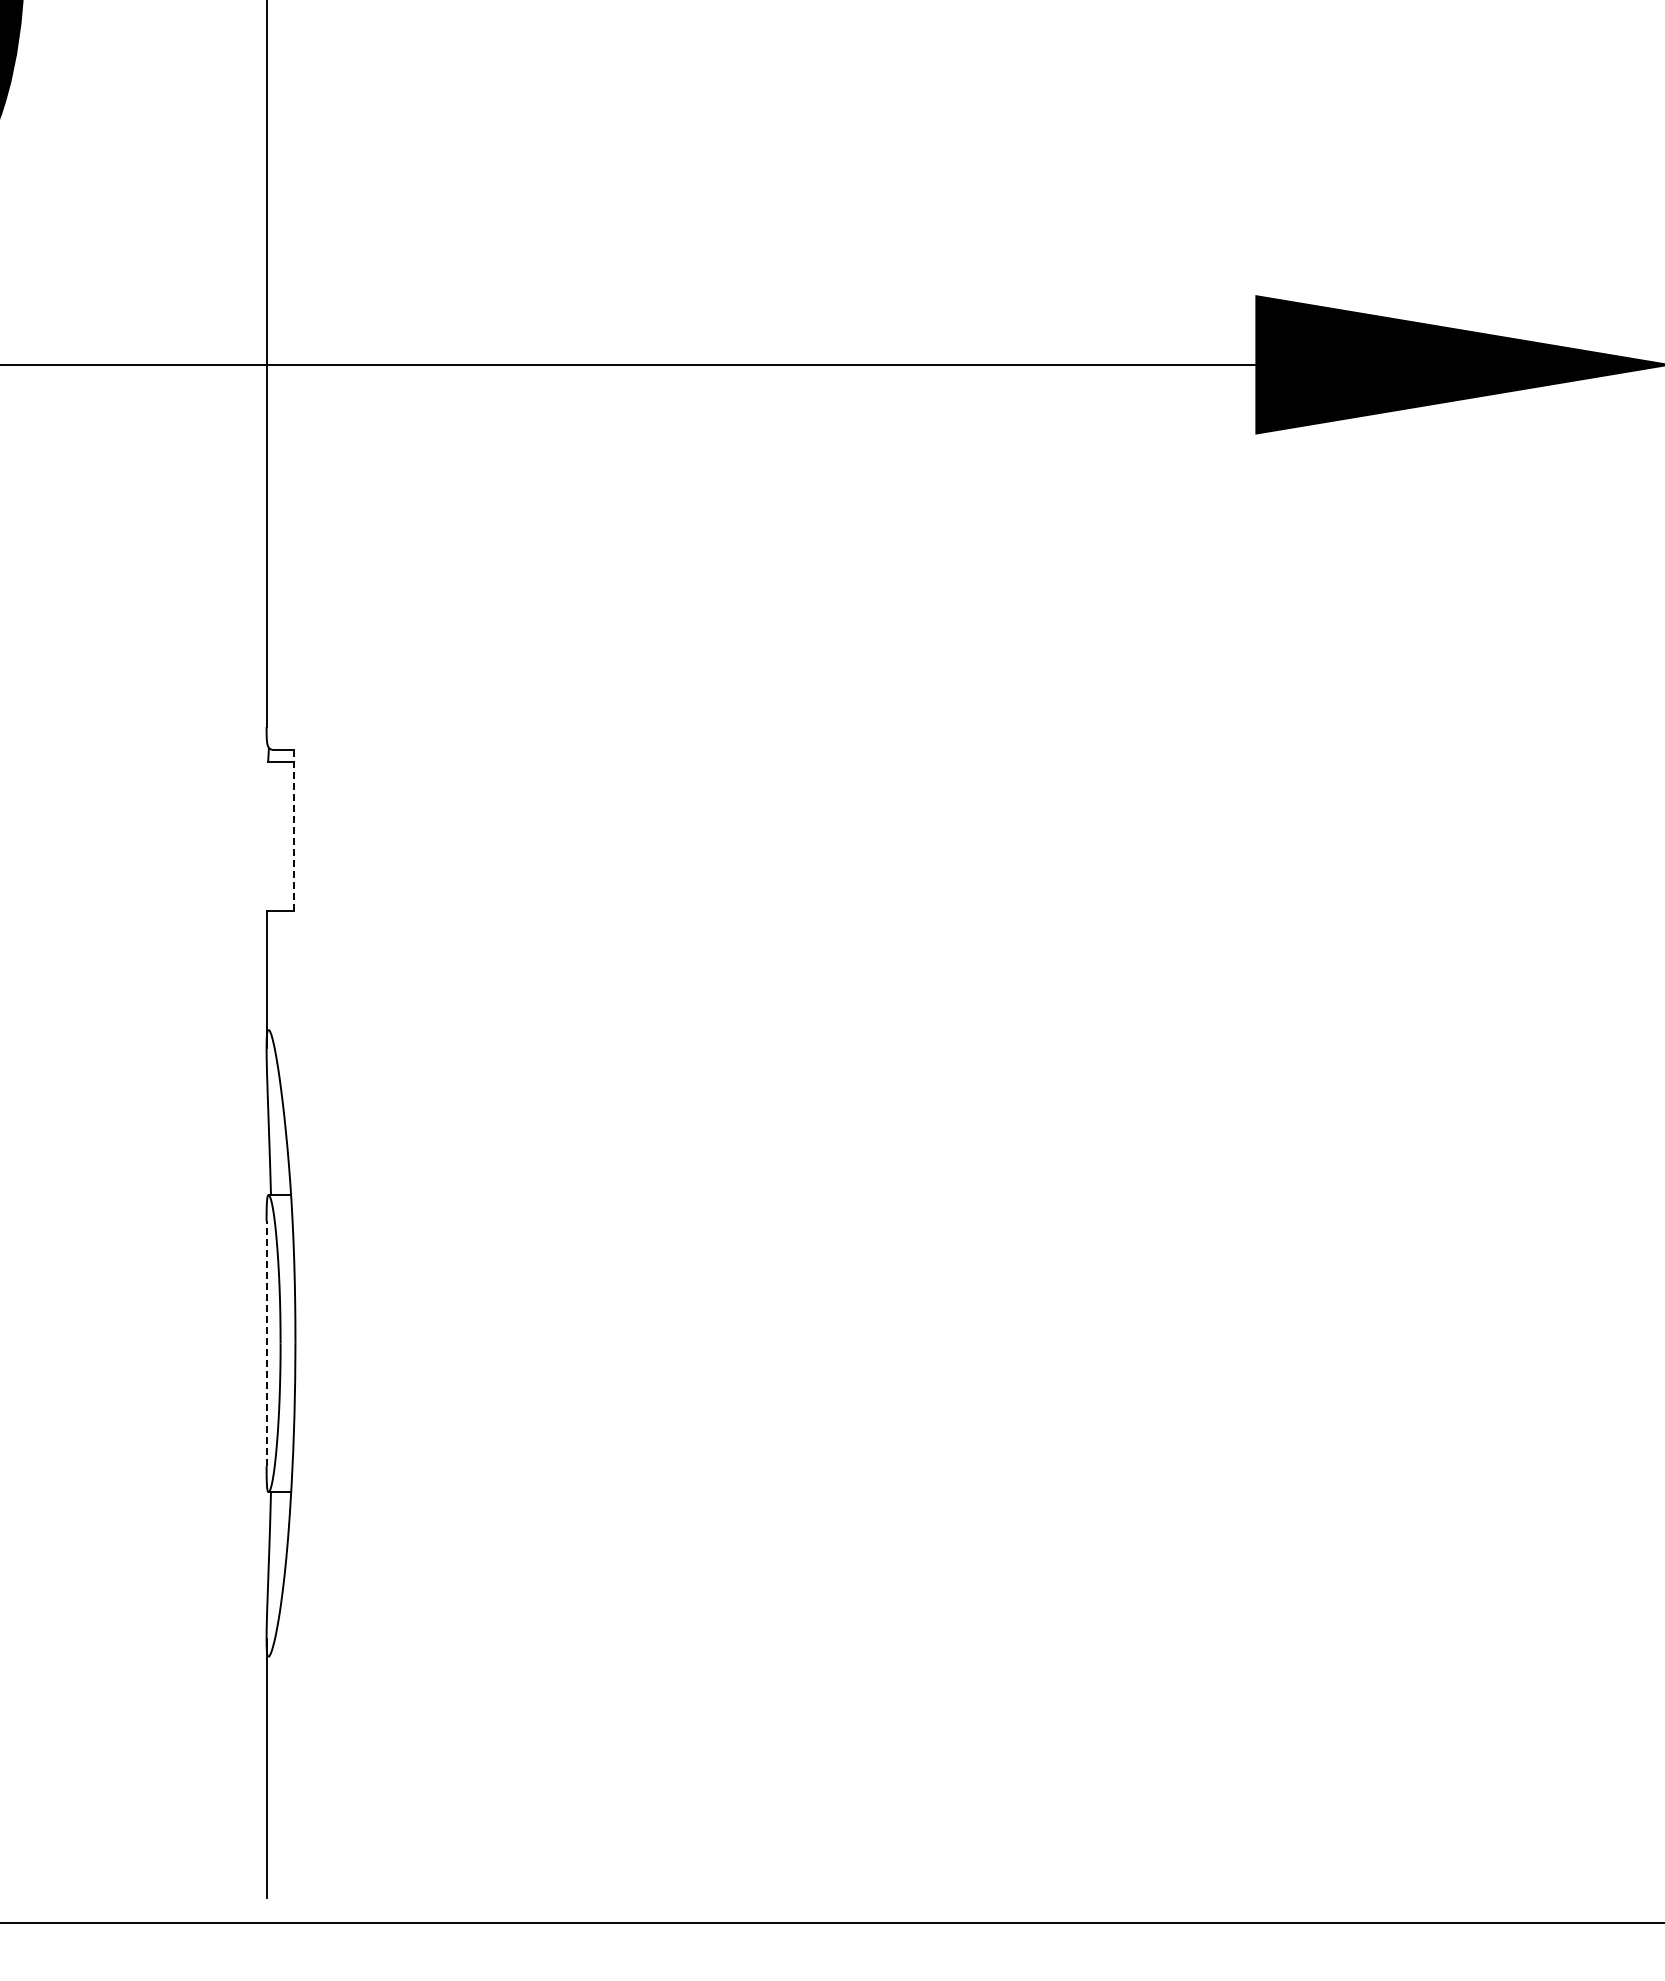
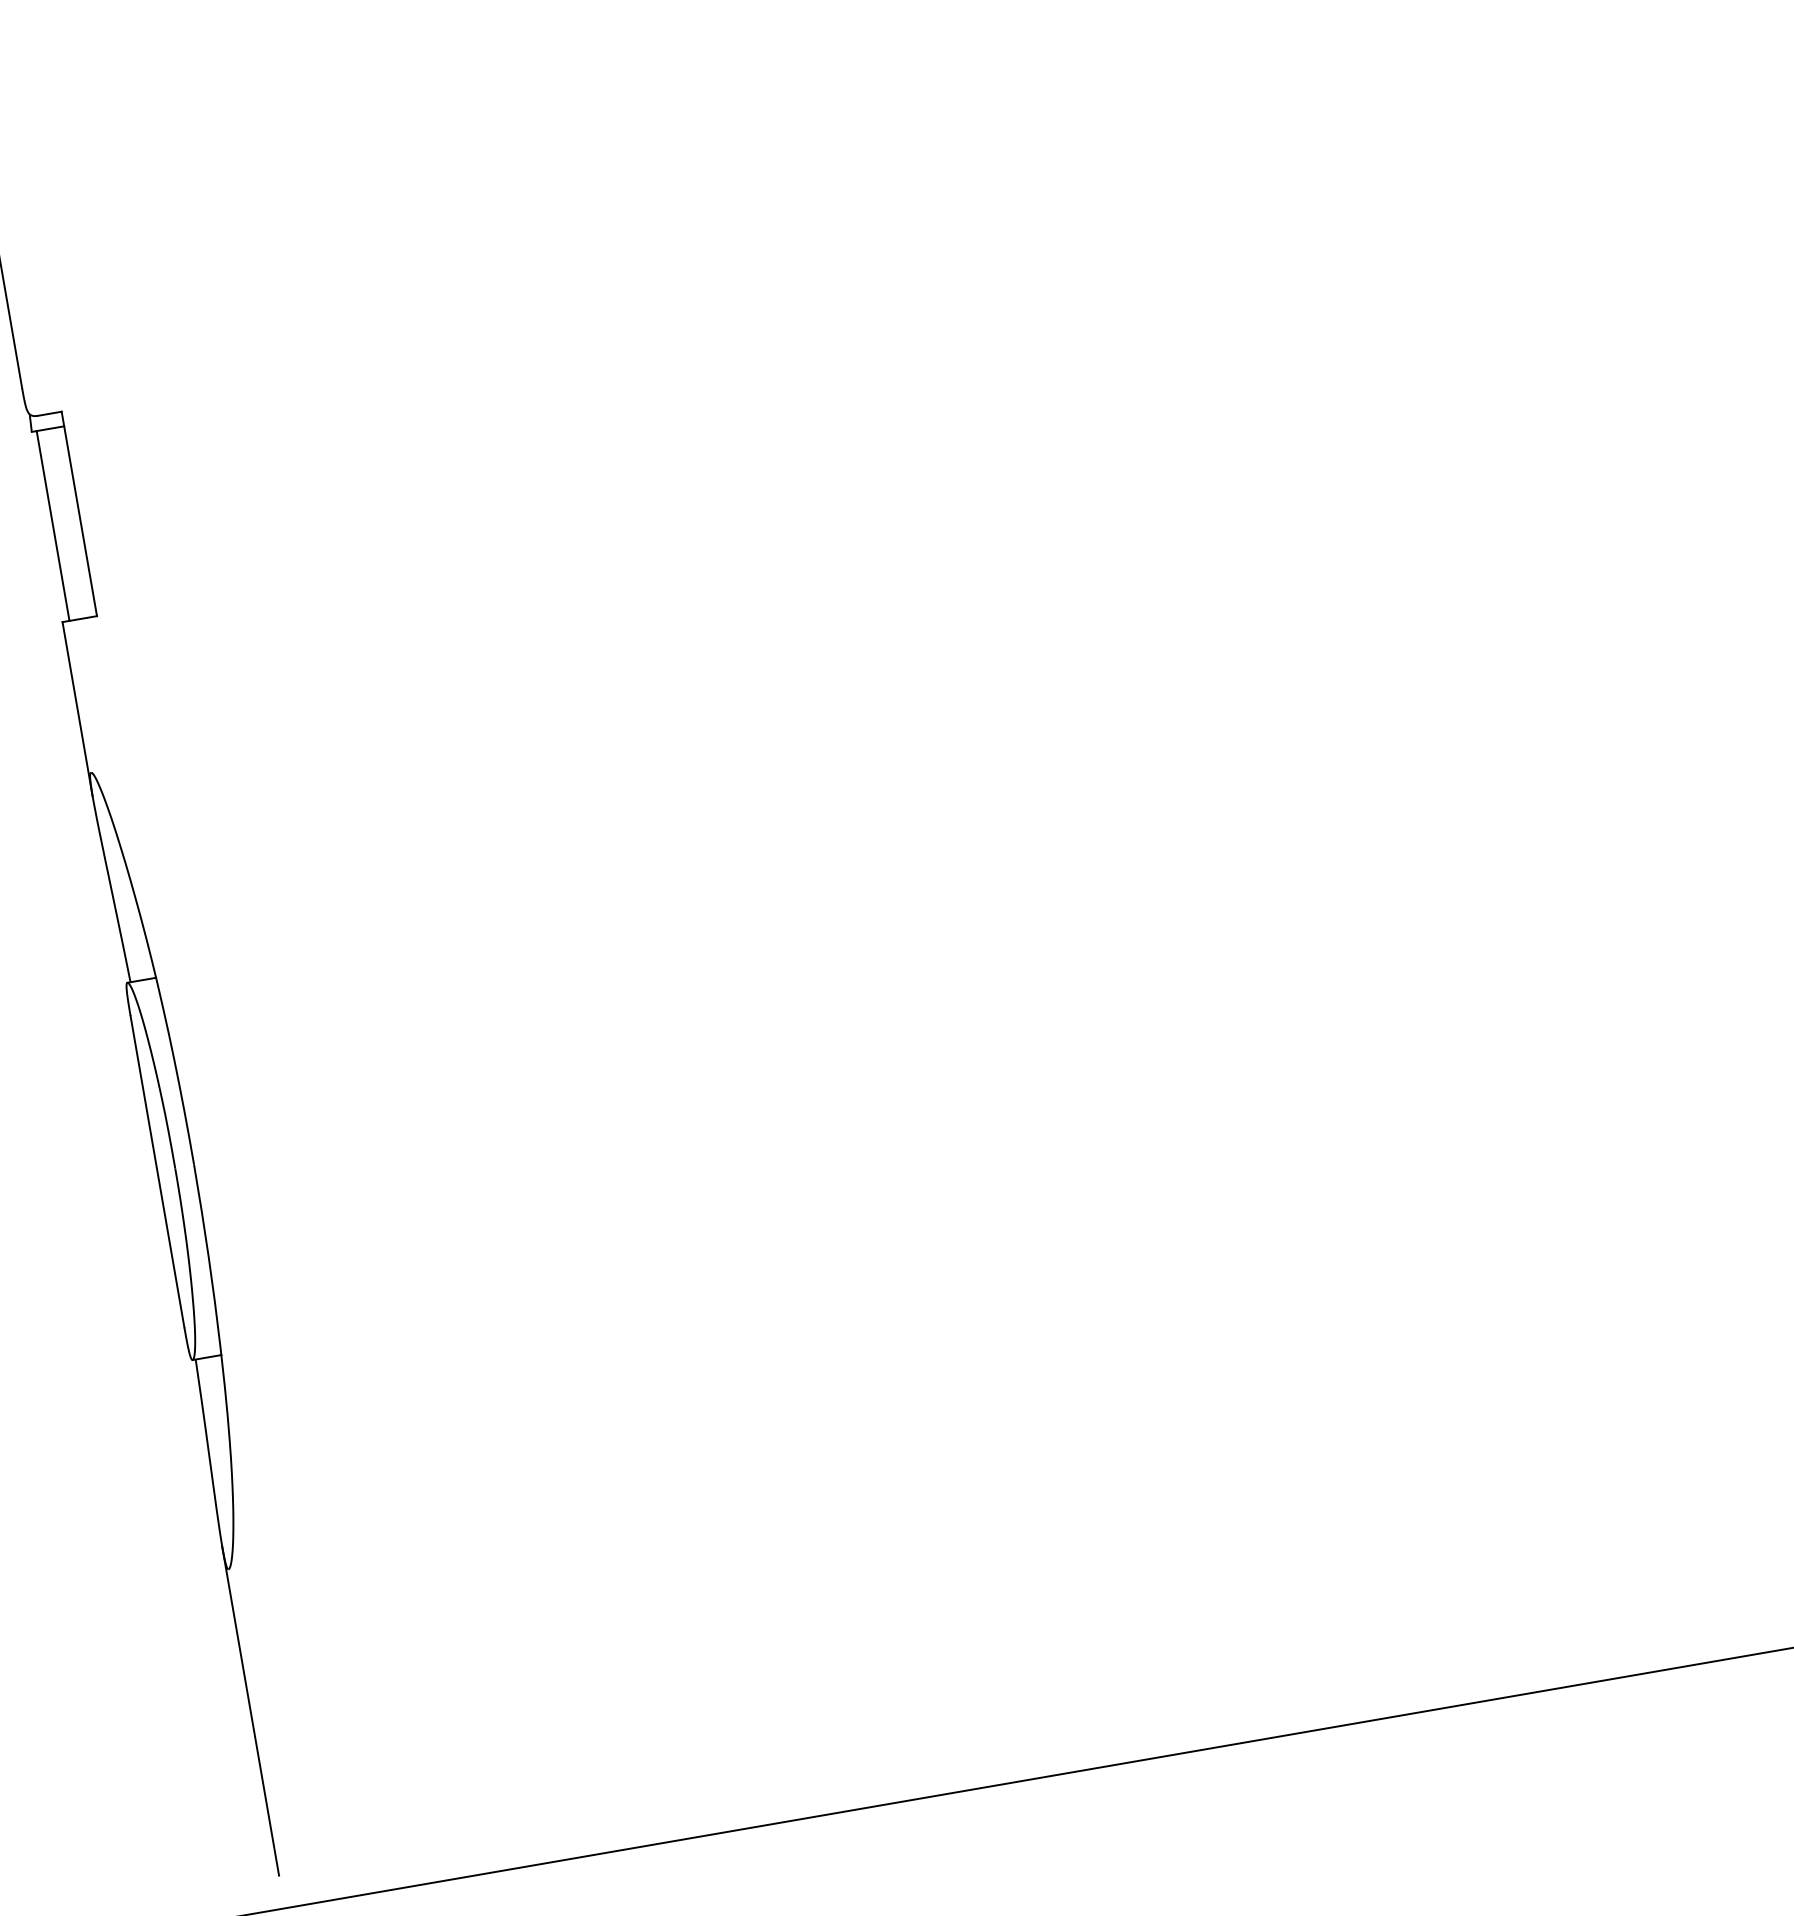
line: (293, 831) -> (79, 515), dashed -> solid
line: (272, 835) -> (53, 524), added
line: (266, 1343) -> (157, 1171), dashed -> solid

